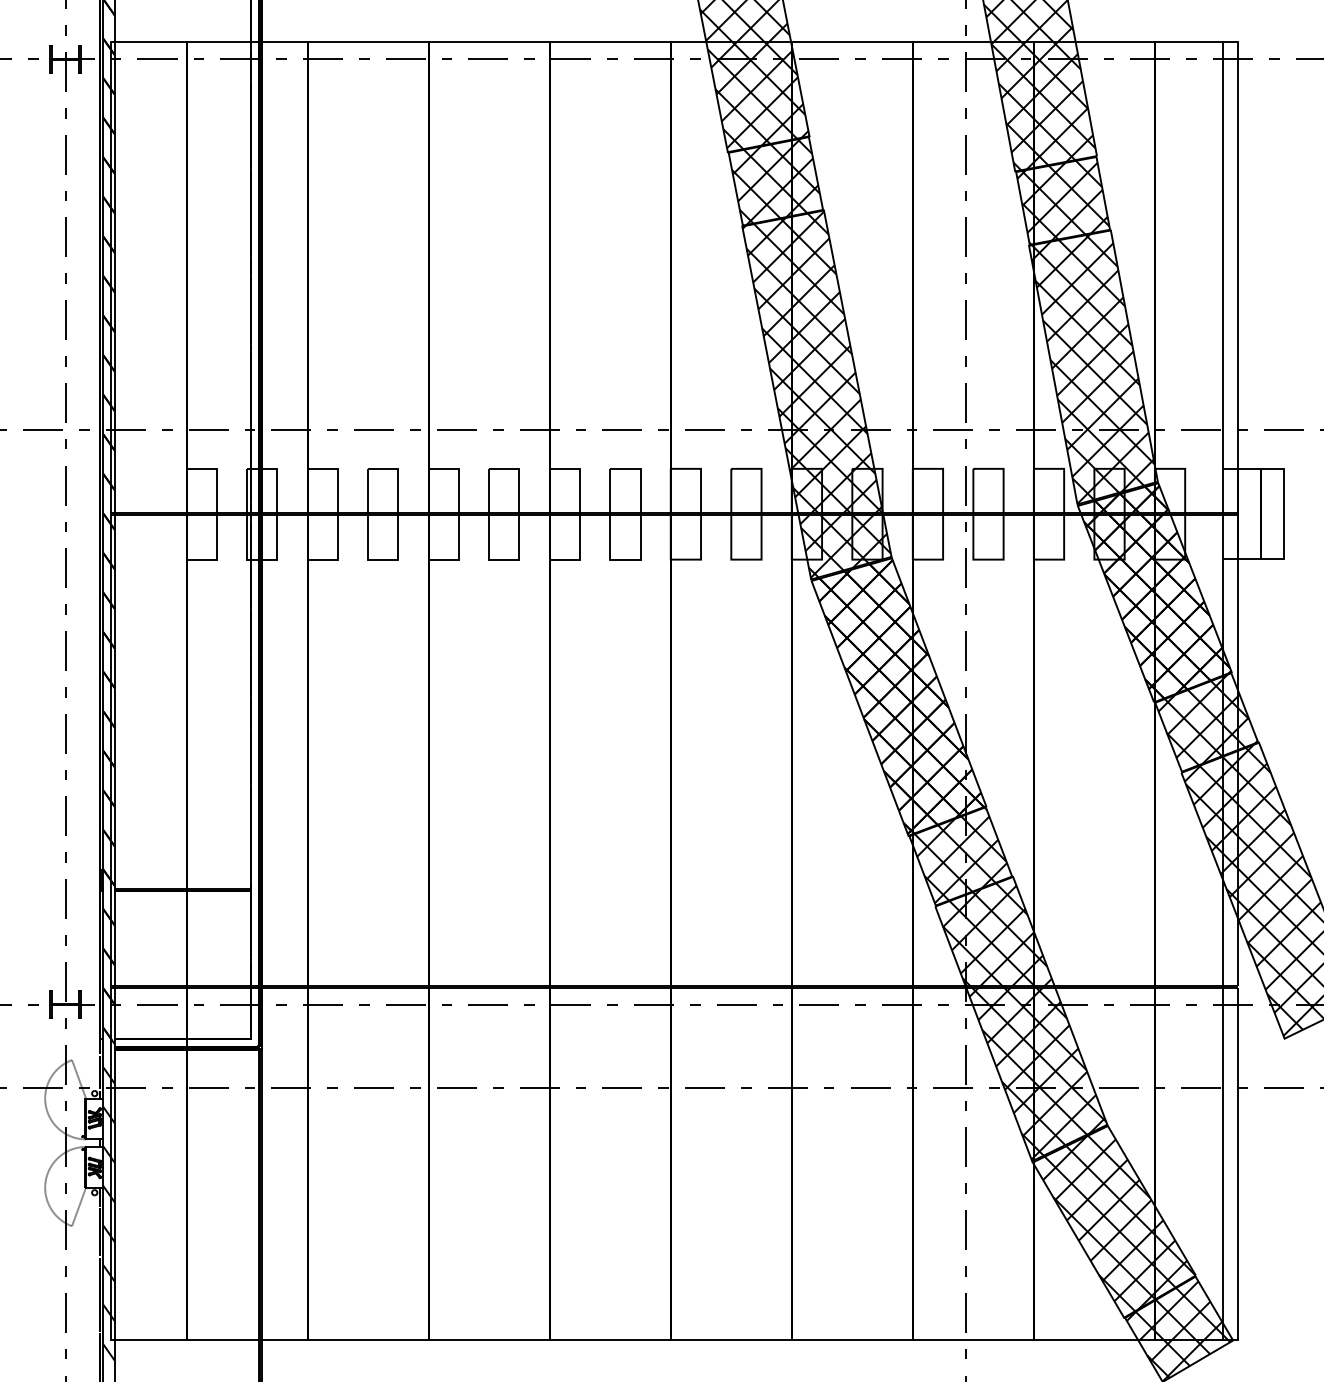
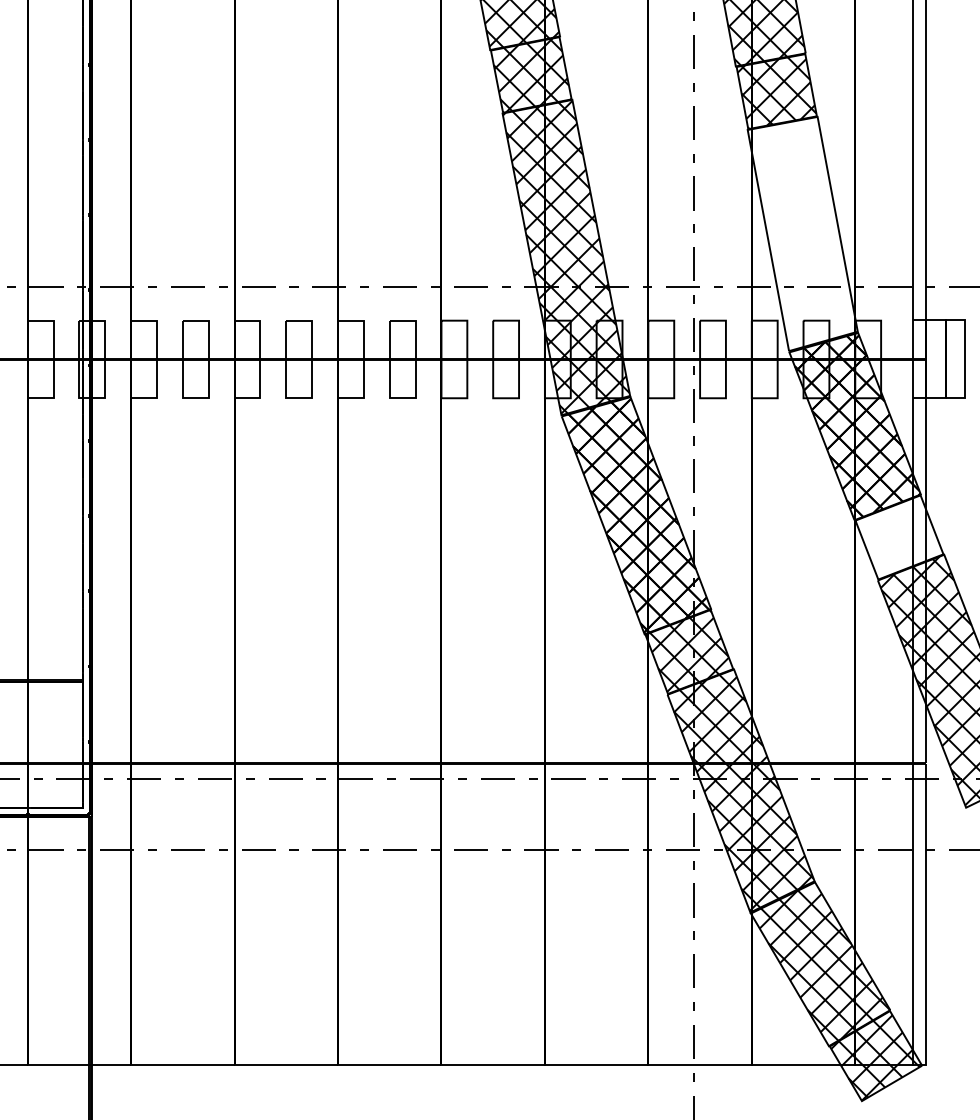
hatch: (1092, 368) -> (801, 234), removed
hatch: (1207, 719) -> (900, 534), removed

